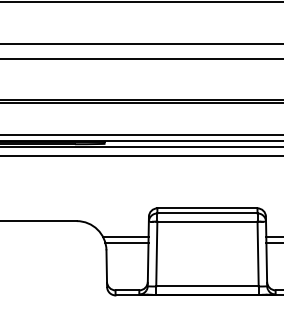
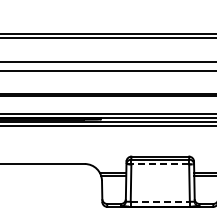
line: (207, 221) -> (160, 164), solid -> dashed
line: (207, 286) -> (160, 201), solid -> dashed

